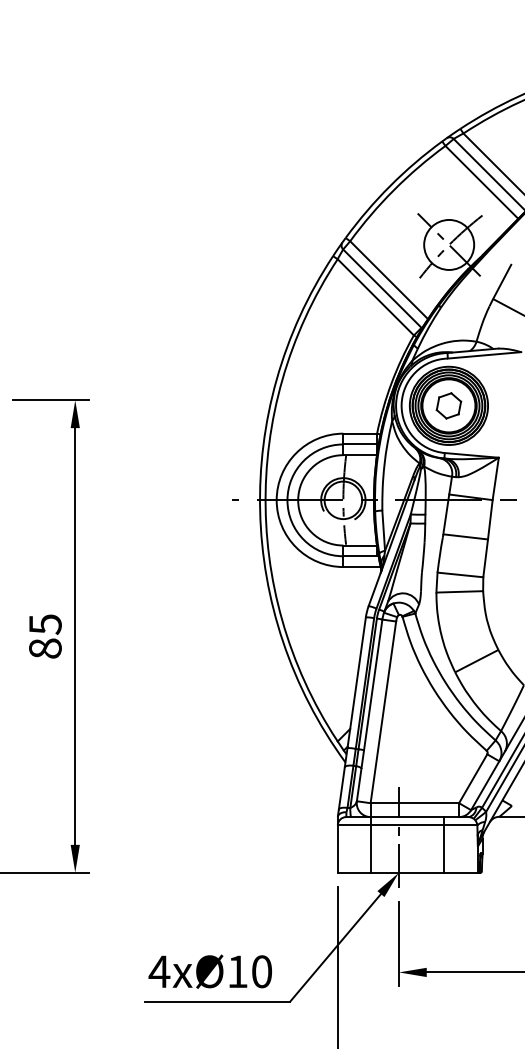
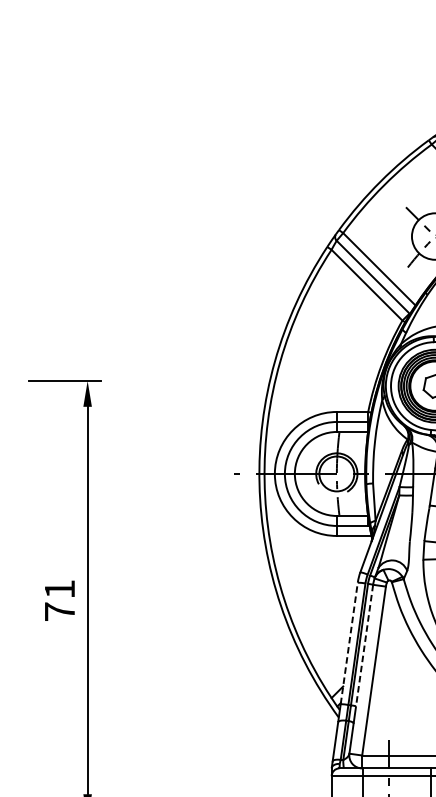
text: (45, 636) -> (59, 600), 85 -> 71
line: (356, 682) -> (349, 643), solid -> dashed
line: (373, 684) -> (364, 645), solid -> dashed

